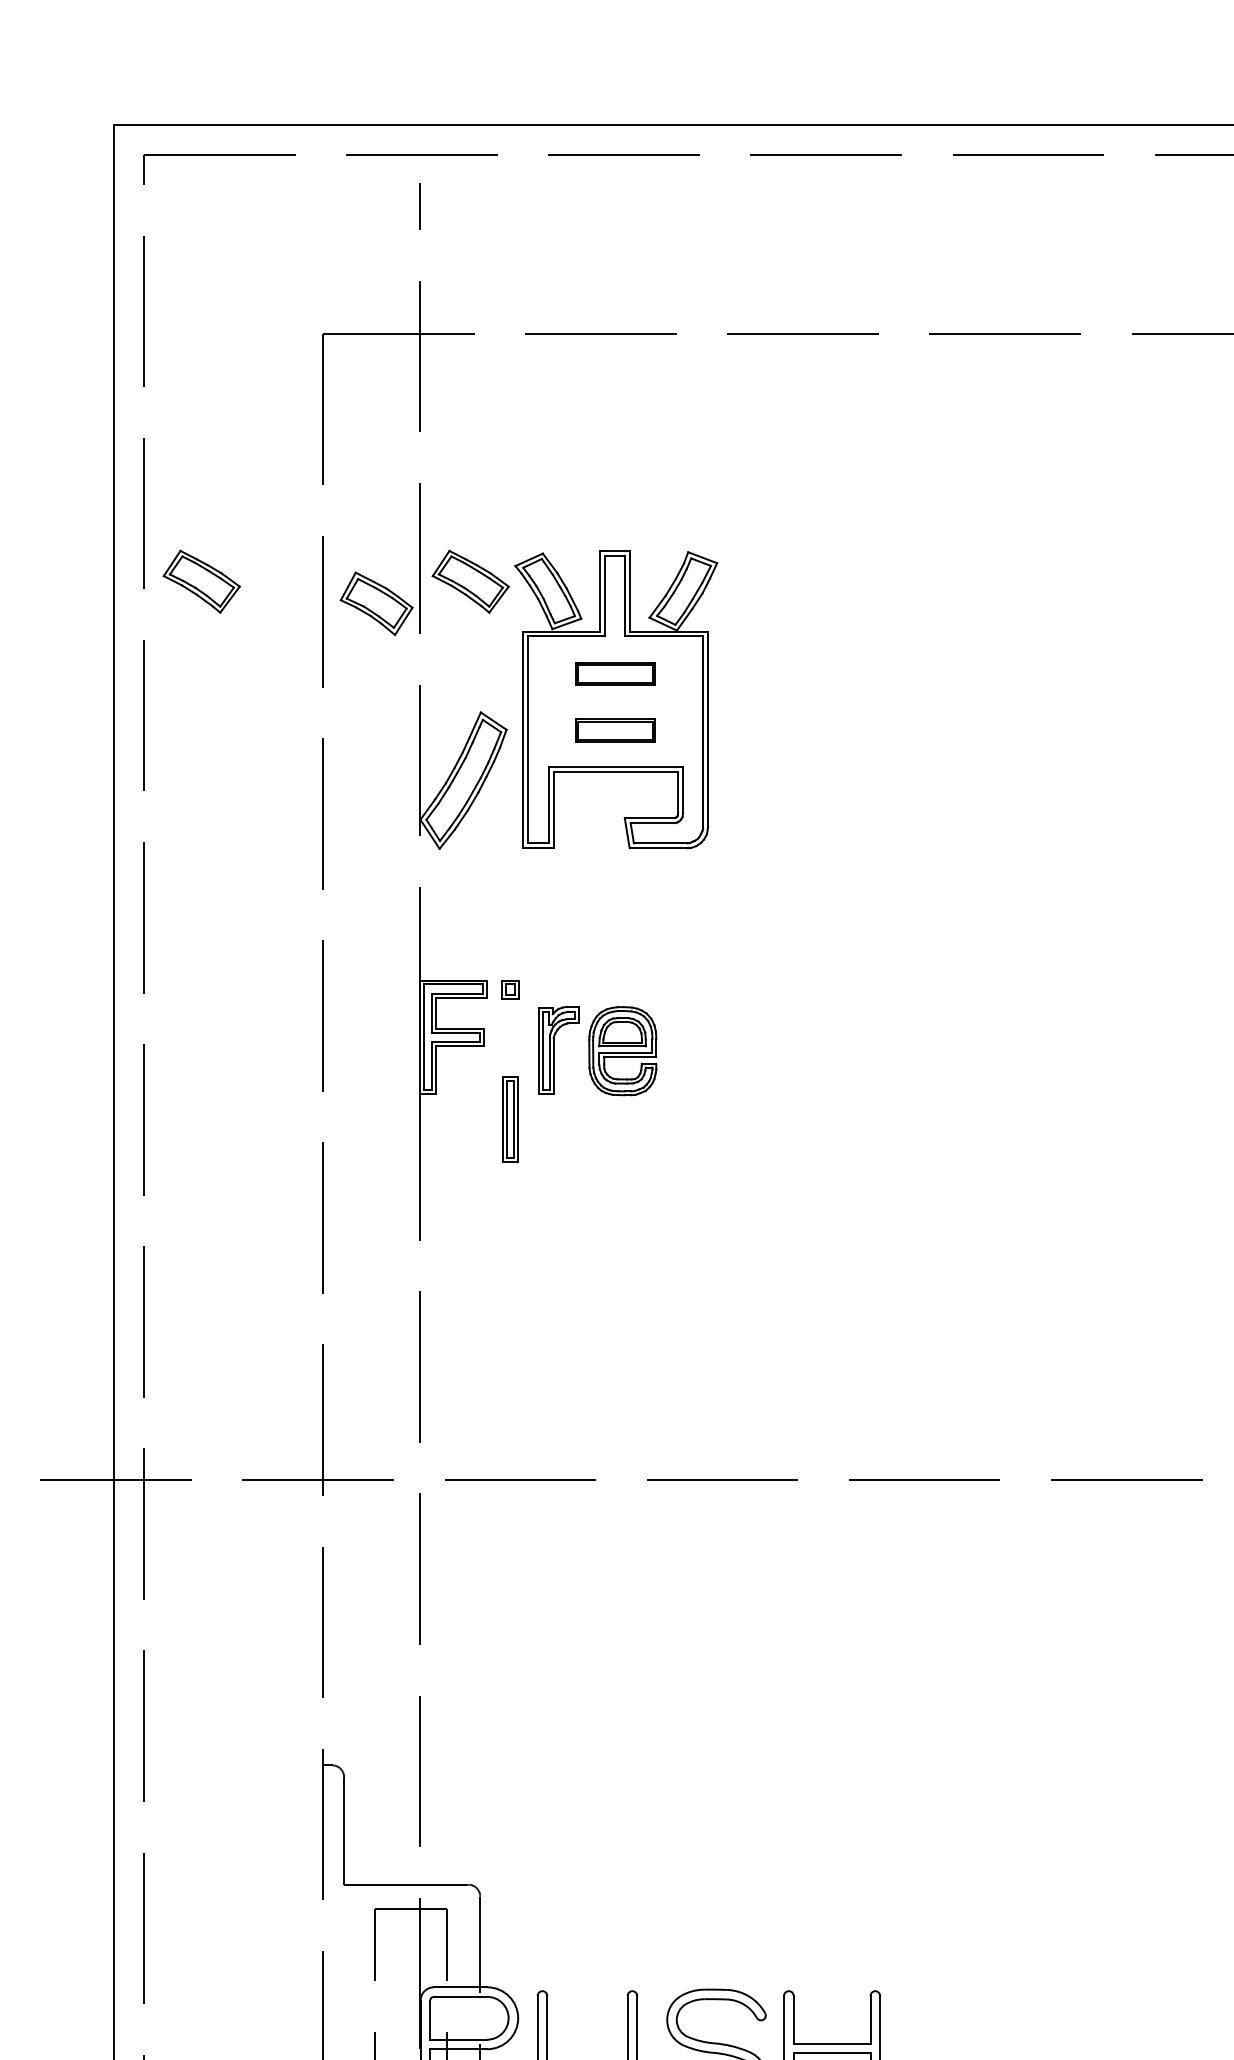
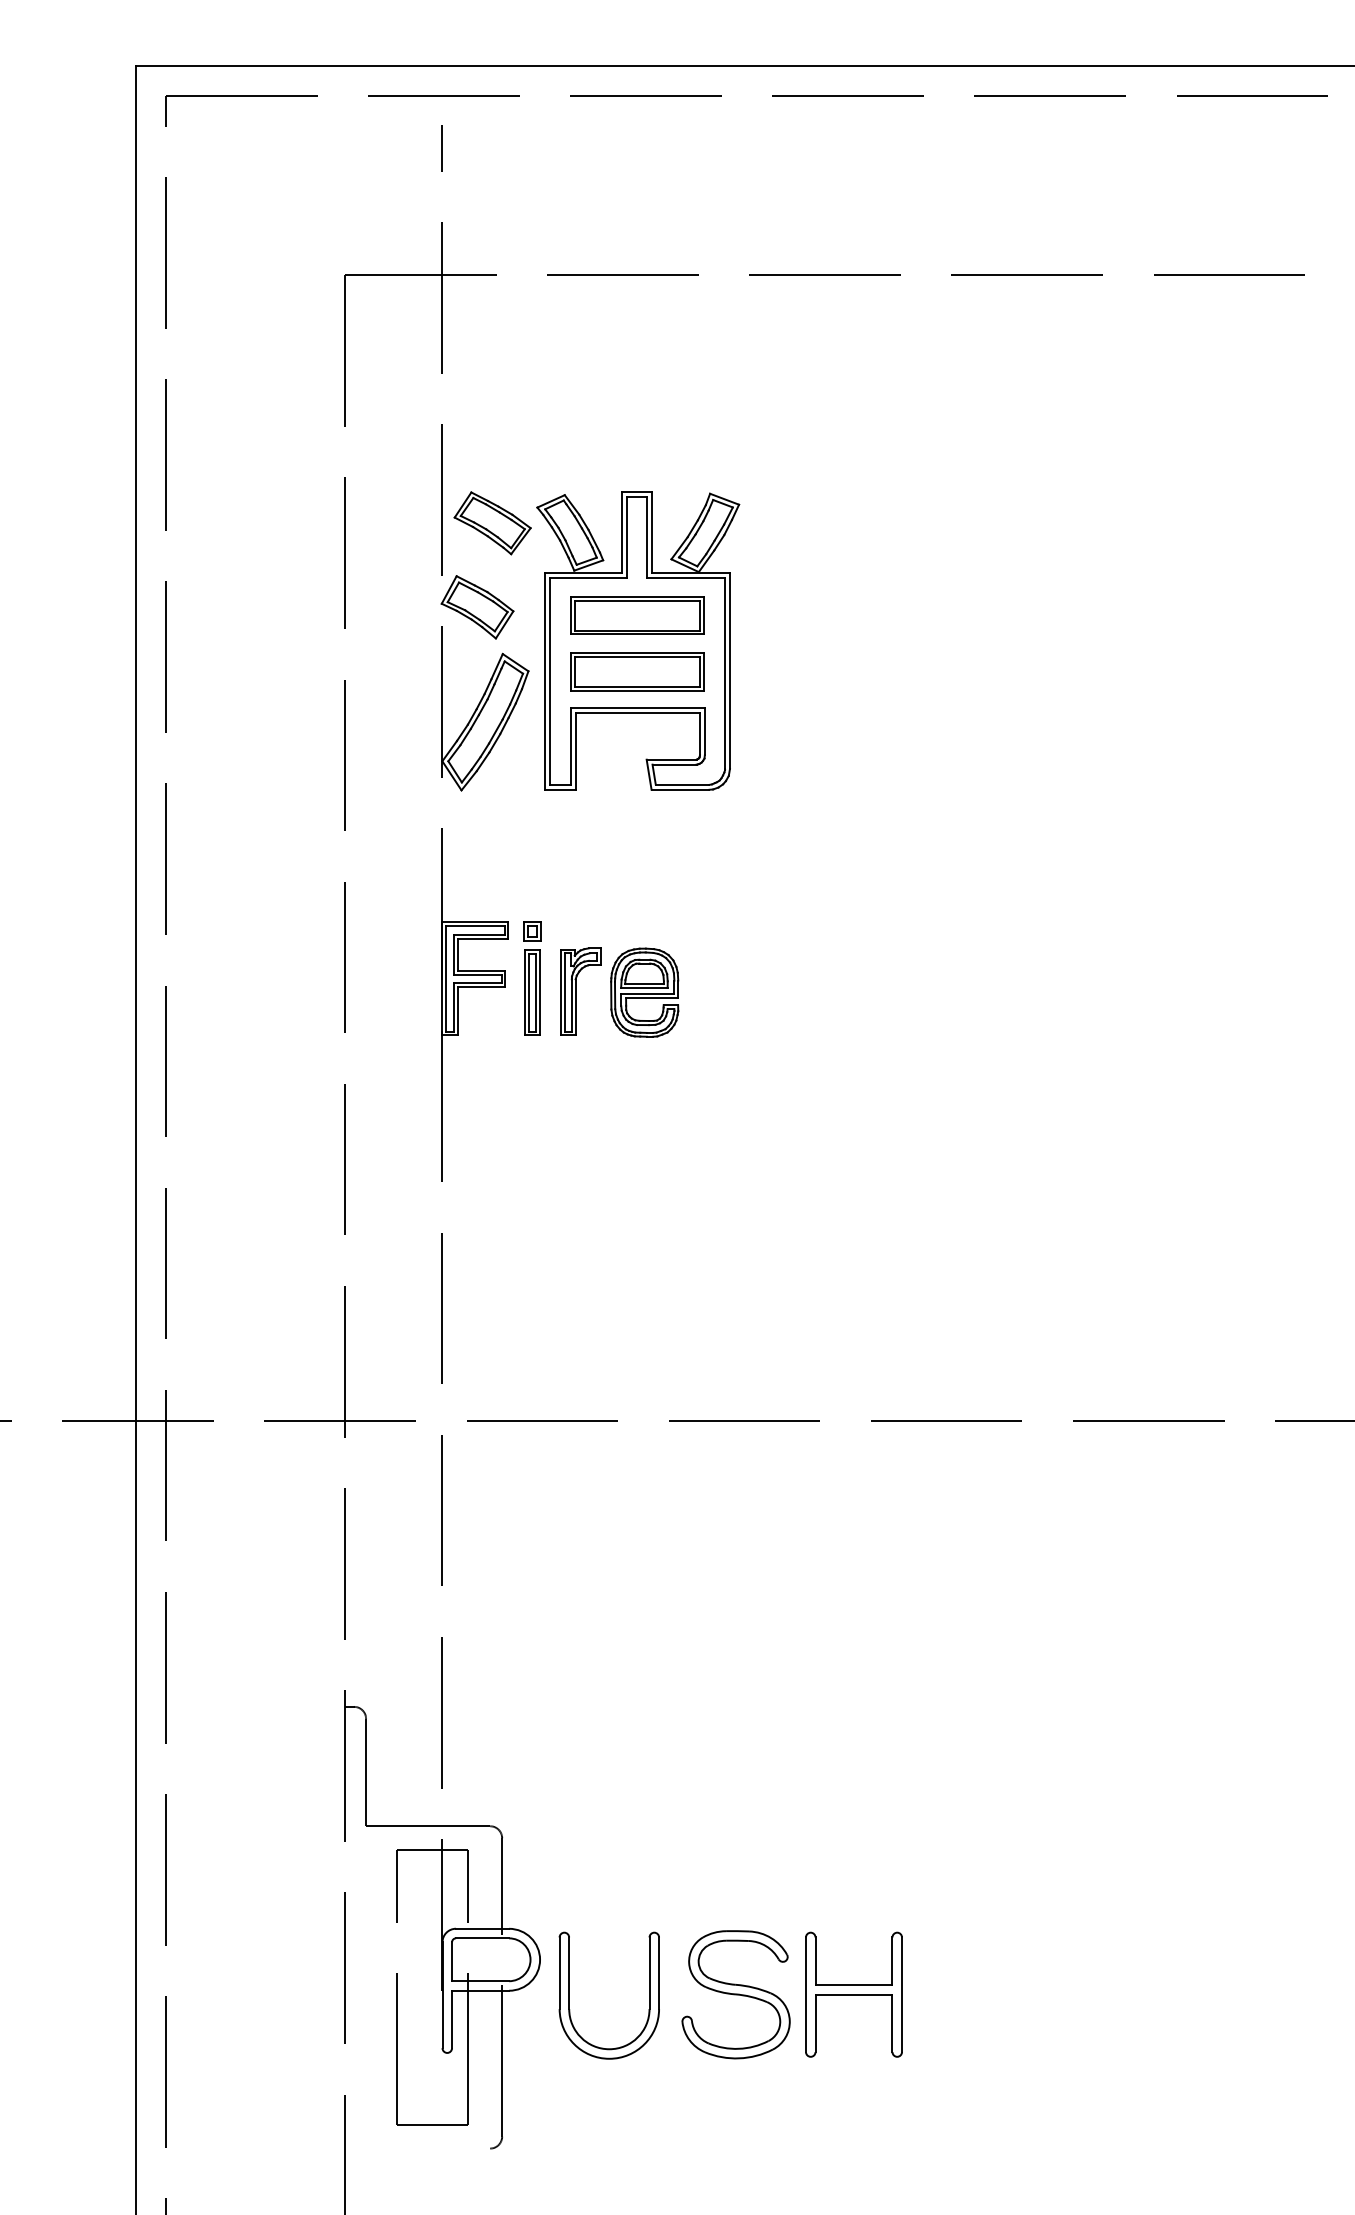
part: (201, 581) -> (223, 523), removed
part: (376, 603) -> (477, 607), moved
part: (615, 673) -> (637, 615), size x1.67
part: (615, 729) -> (637, 671), size x1.67
part: (510, 1118) -> (532, 992), moved

